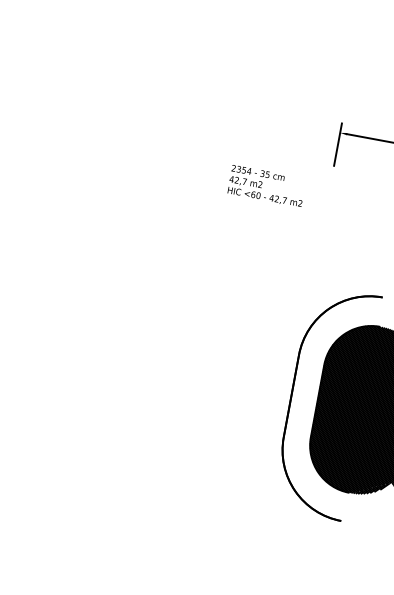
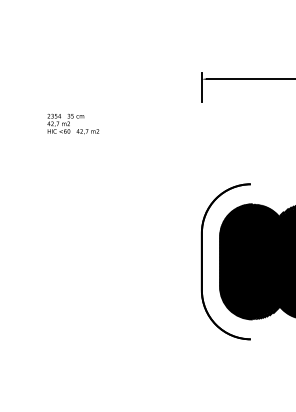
text: (266, 186) -> (73, 124), moved

